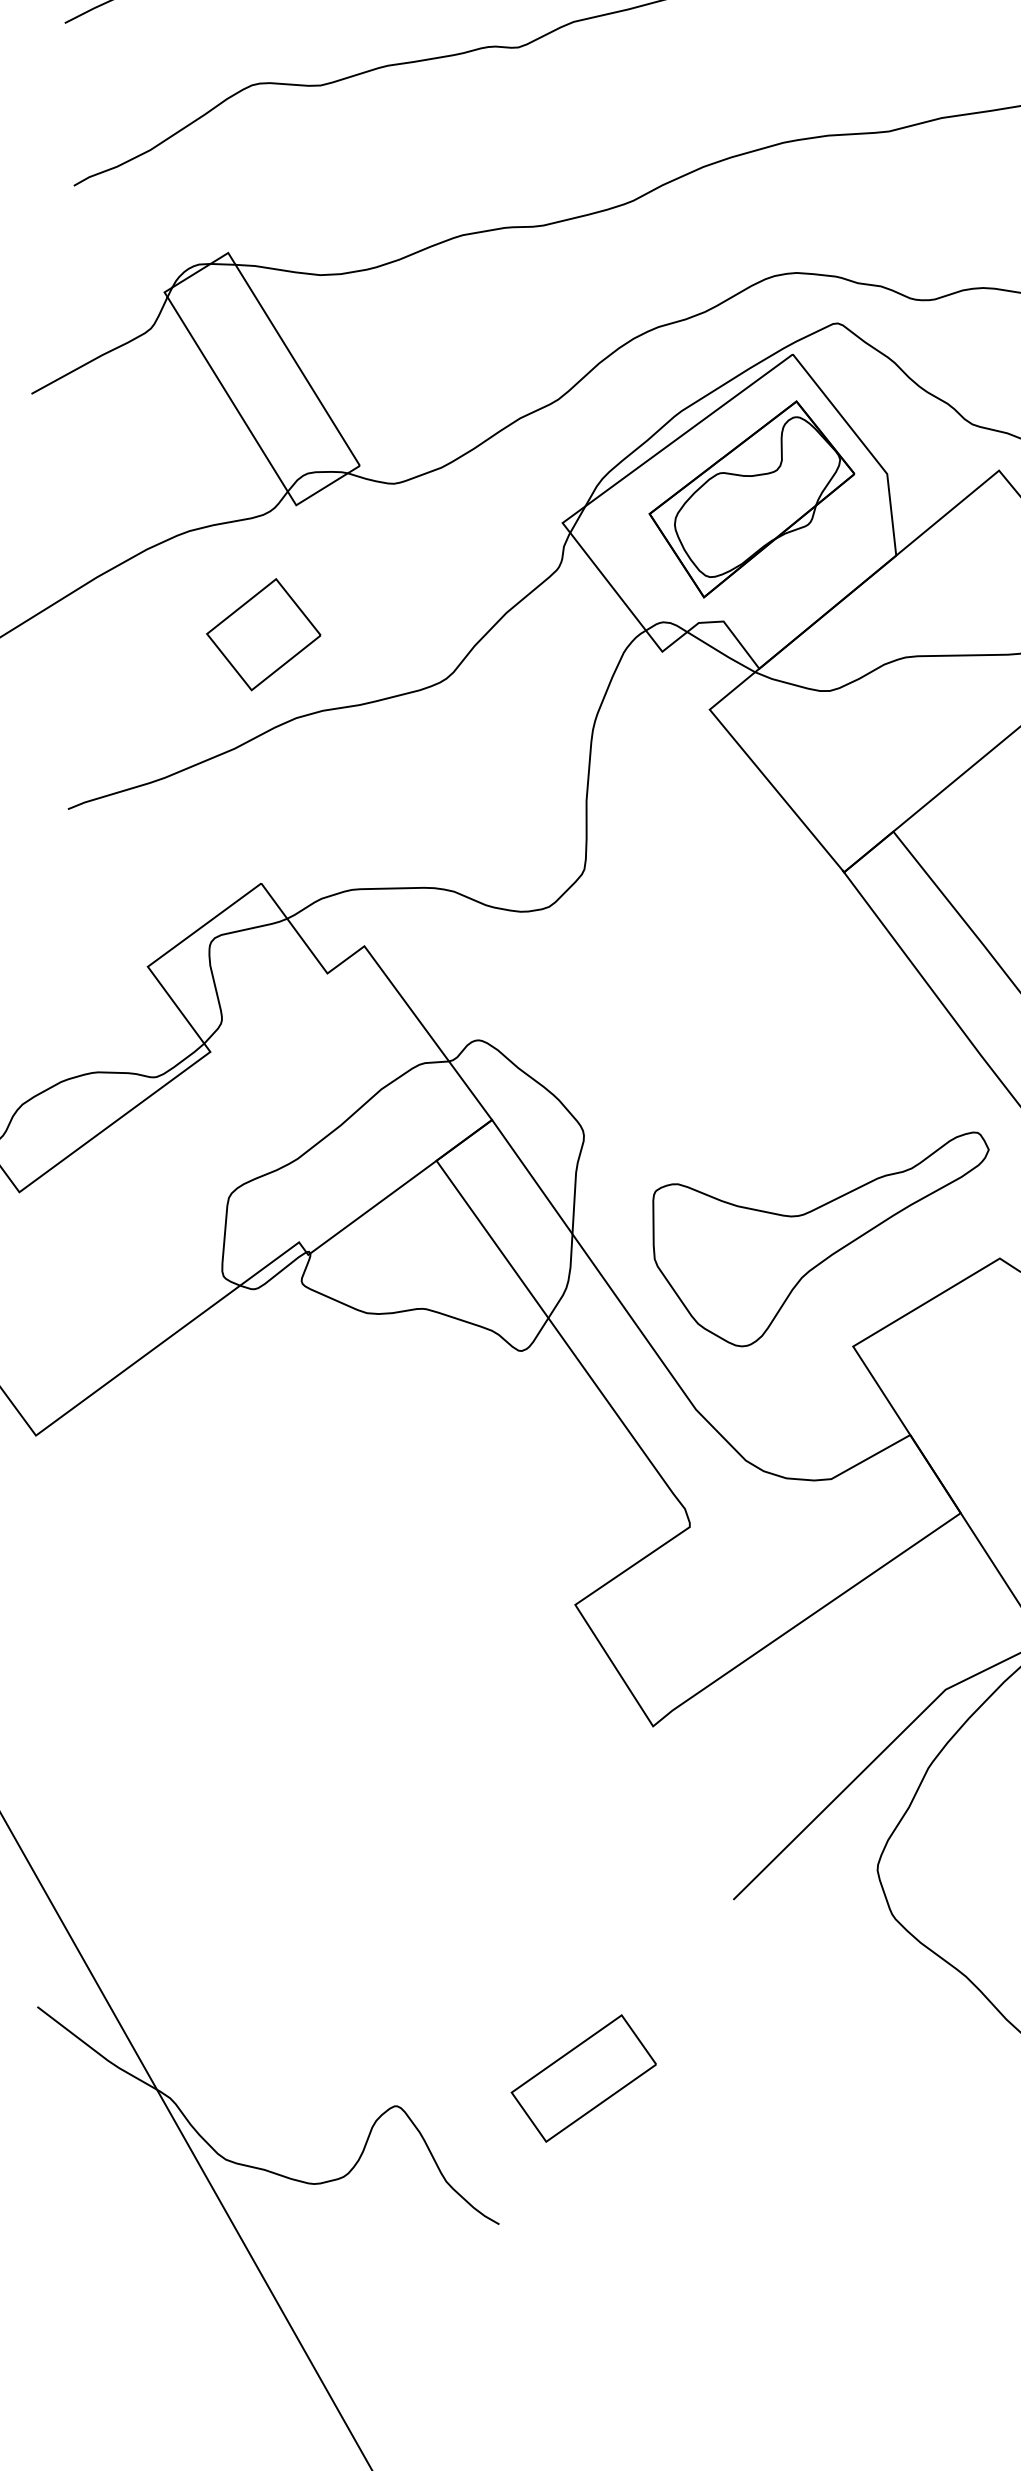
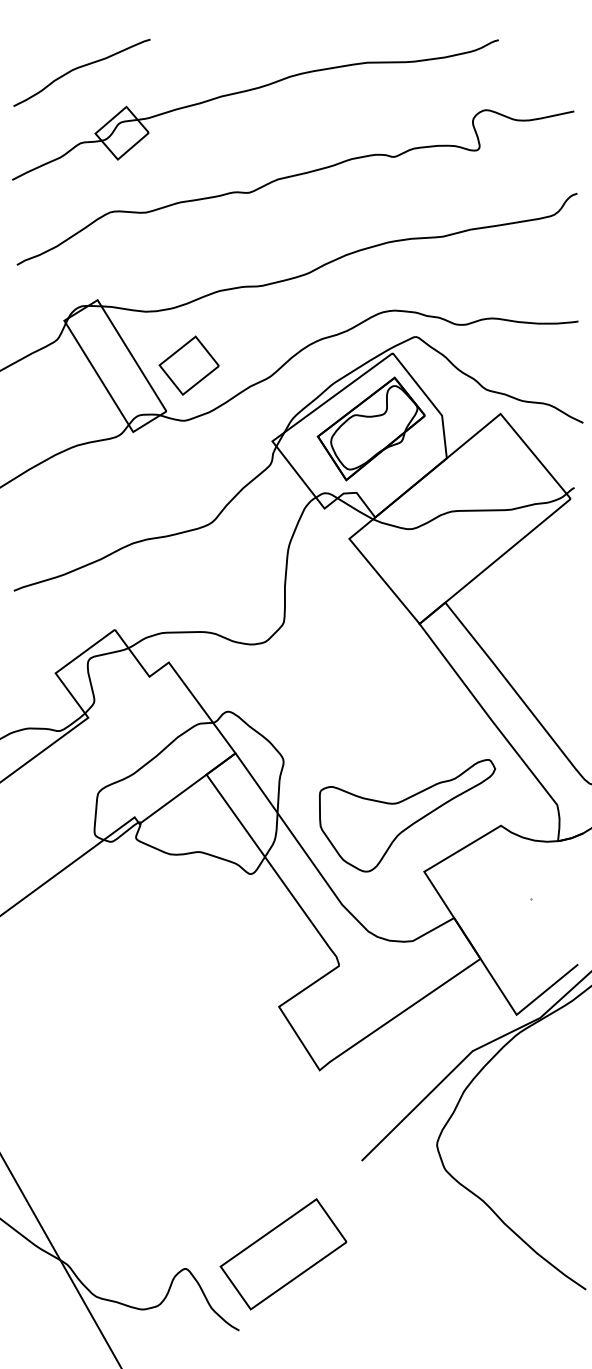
part: (262, 634) -> (188, 365), moved
part: (583, 2078) -> (283, 1254), size x1.67

